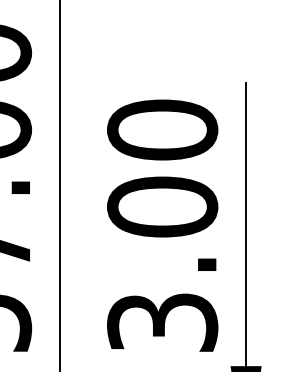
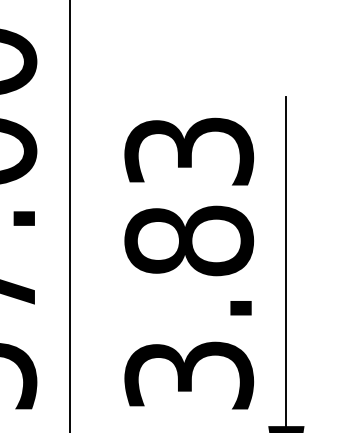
text: (162, 168) -> (189, 196), 3.00 -> 3.83

